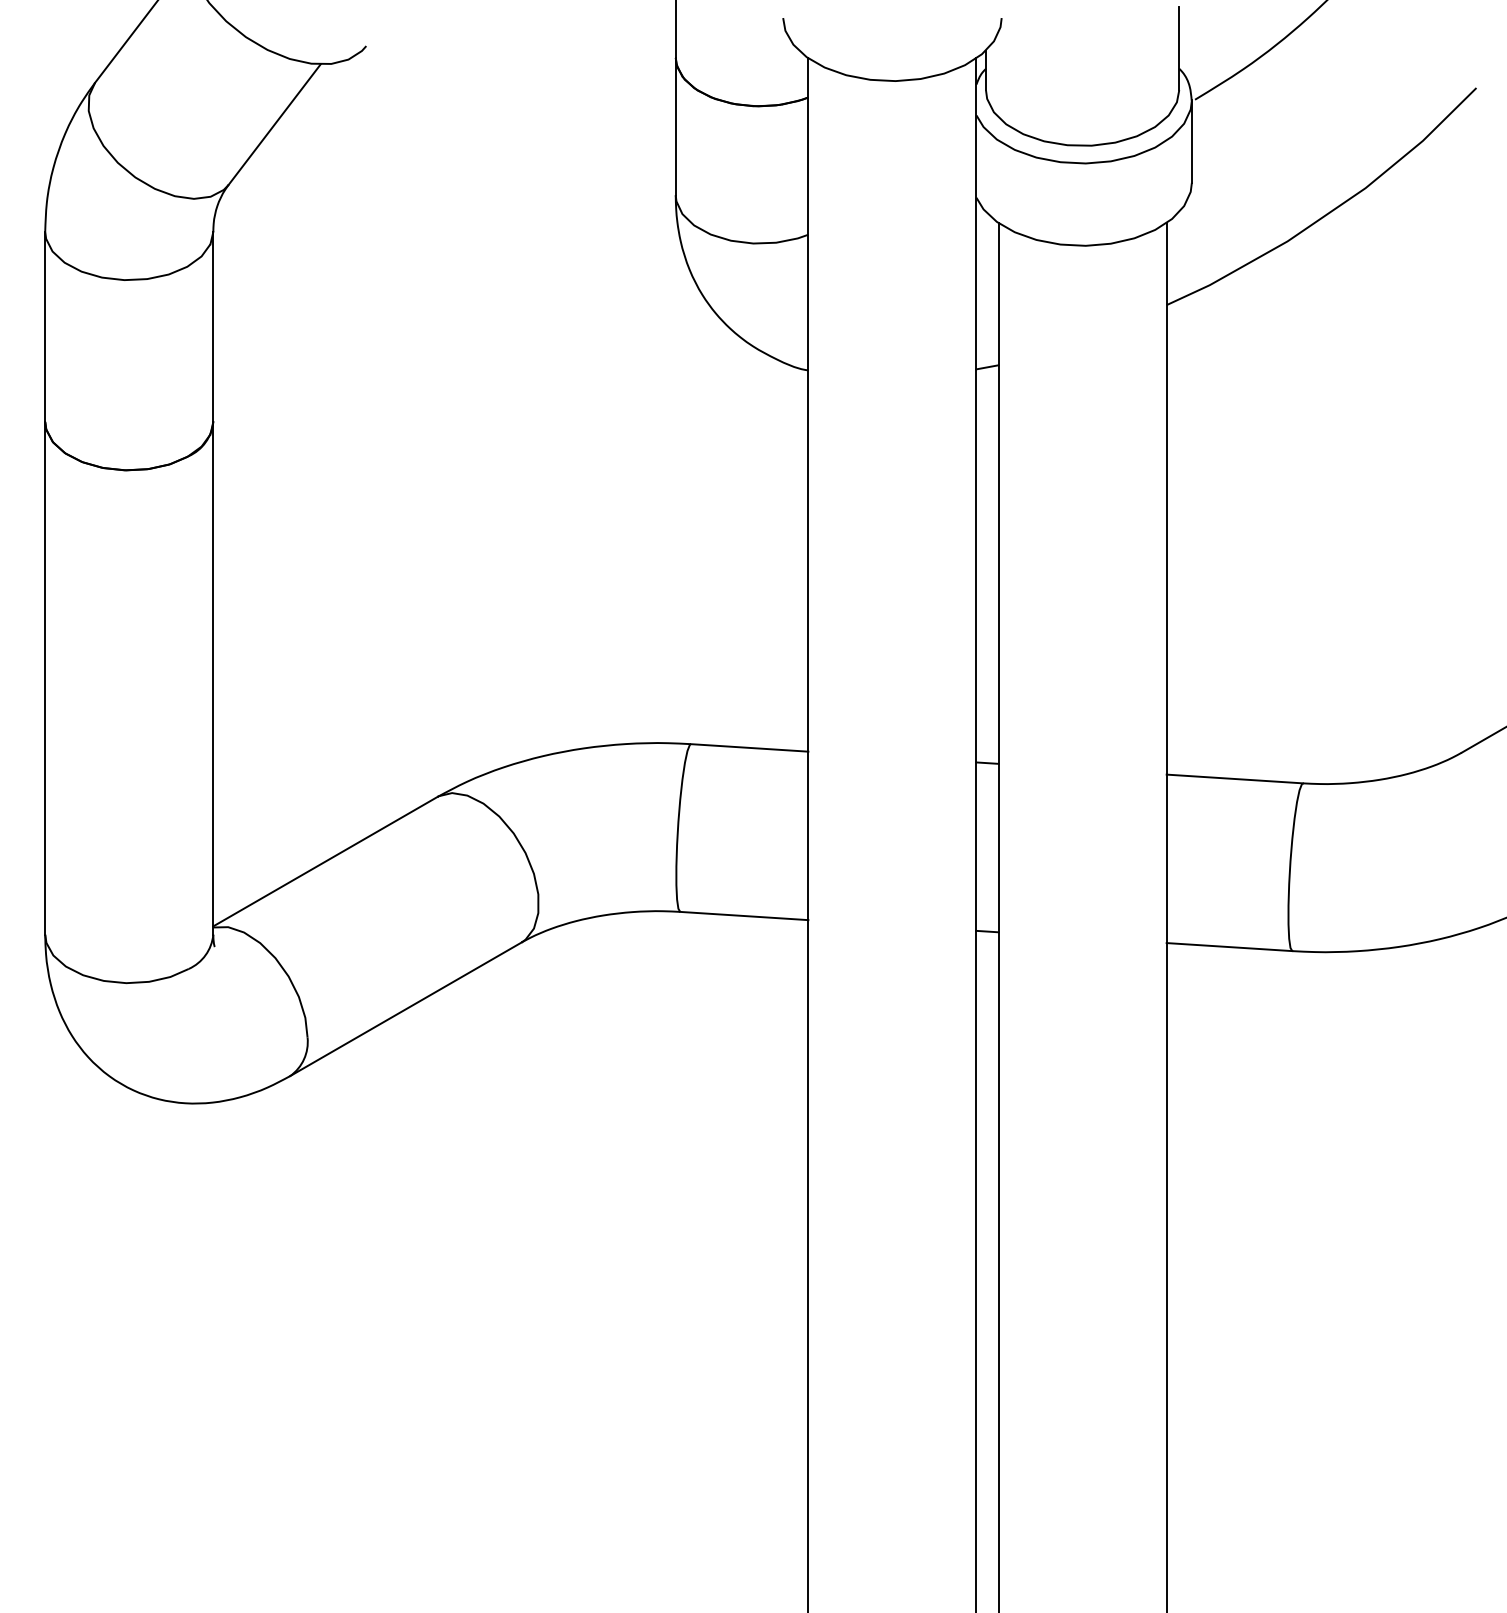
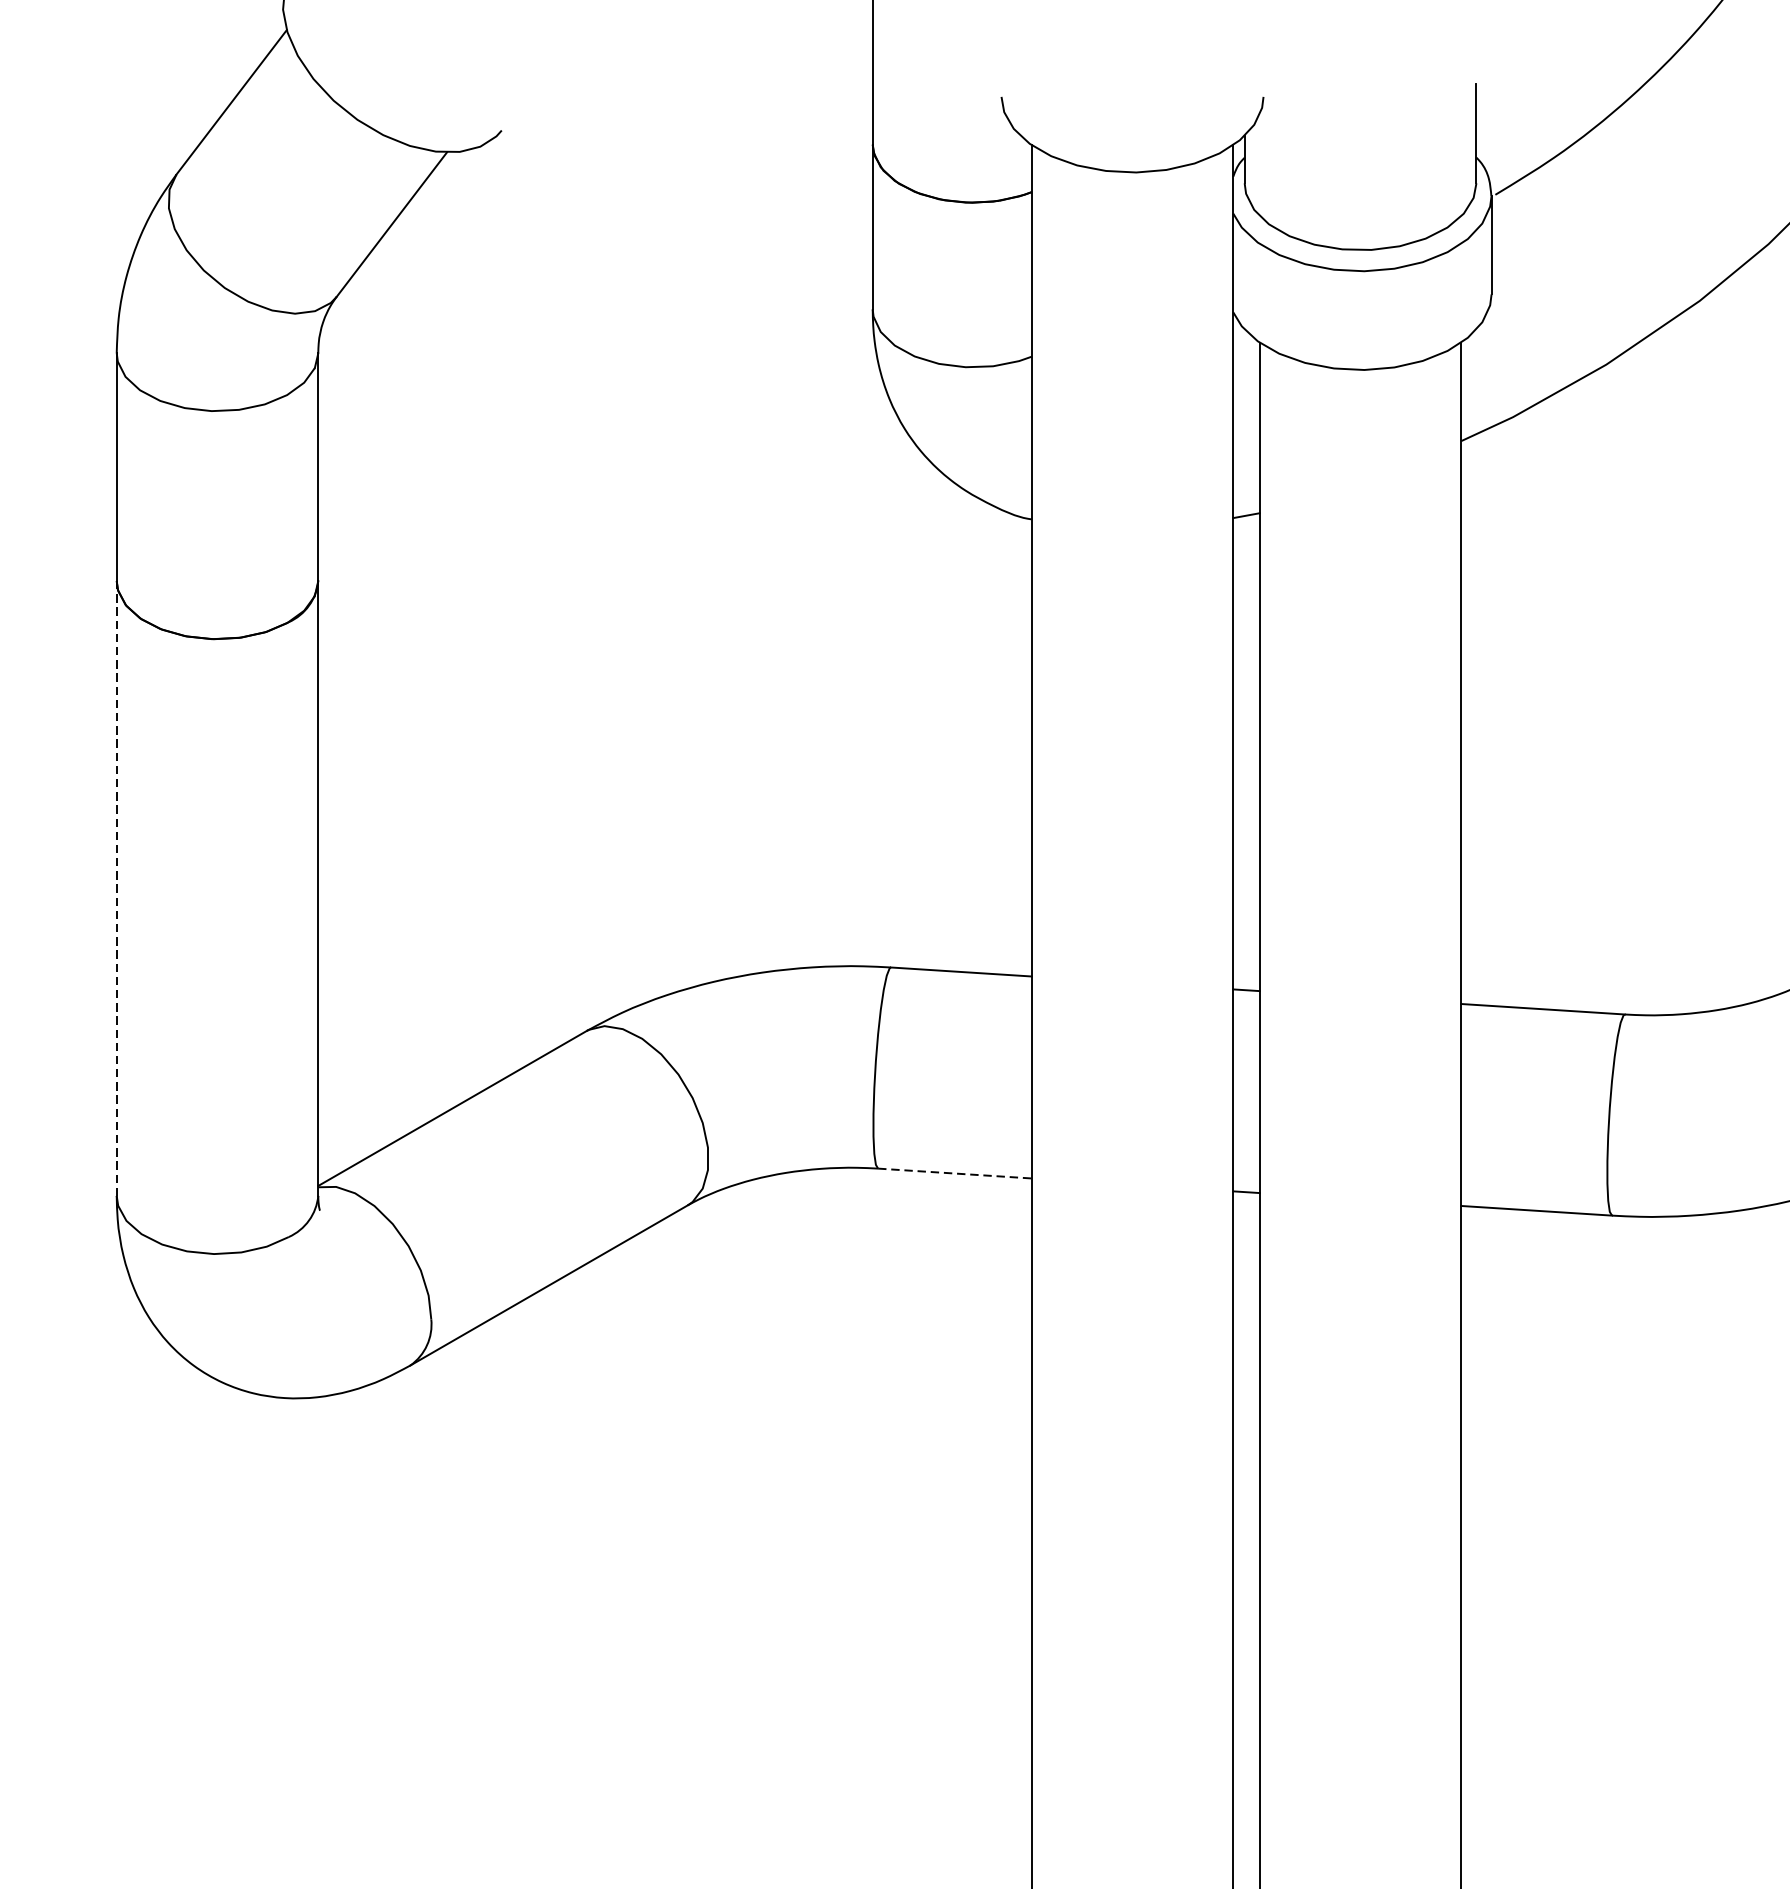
line: (45, 678) -> (117, 888), solid -> dashed
line: (744, 916) -> (955, 1174), solid -> dashed

